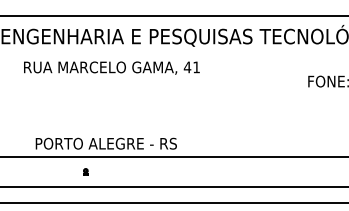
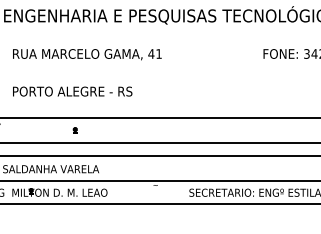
text: (112, 68) -> (87, 54), moved
text: (106, 143) -> (72, 91), moved

